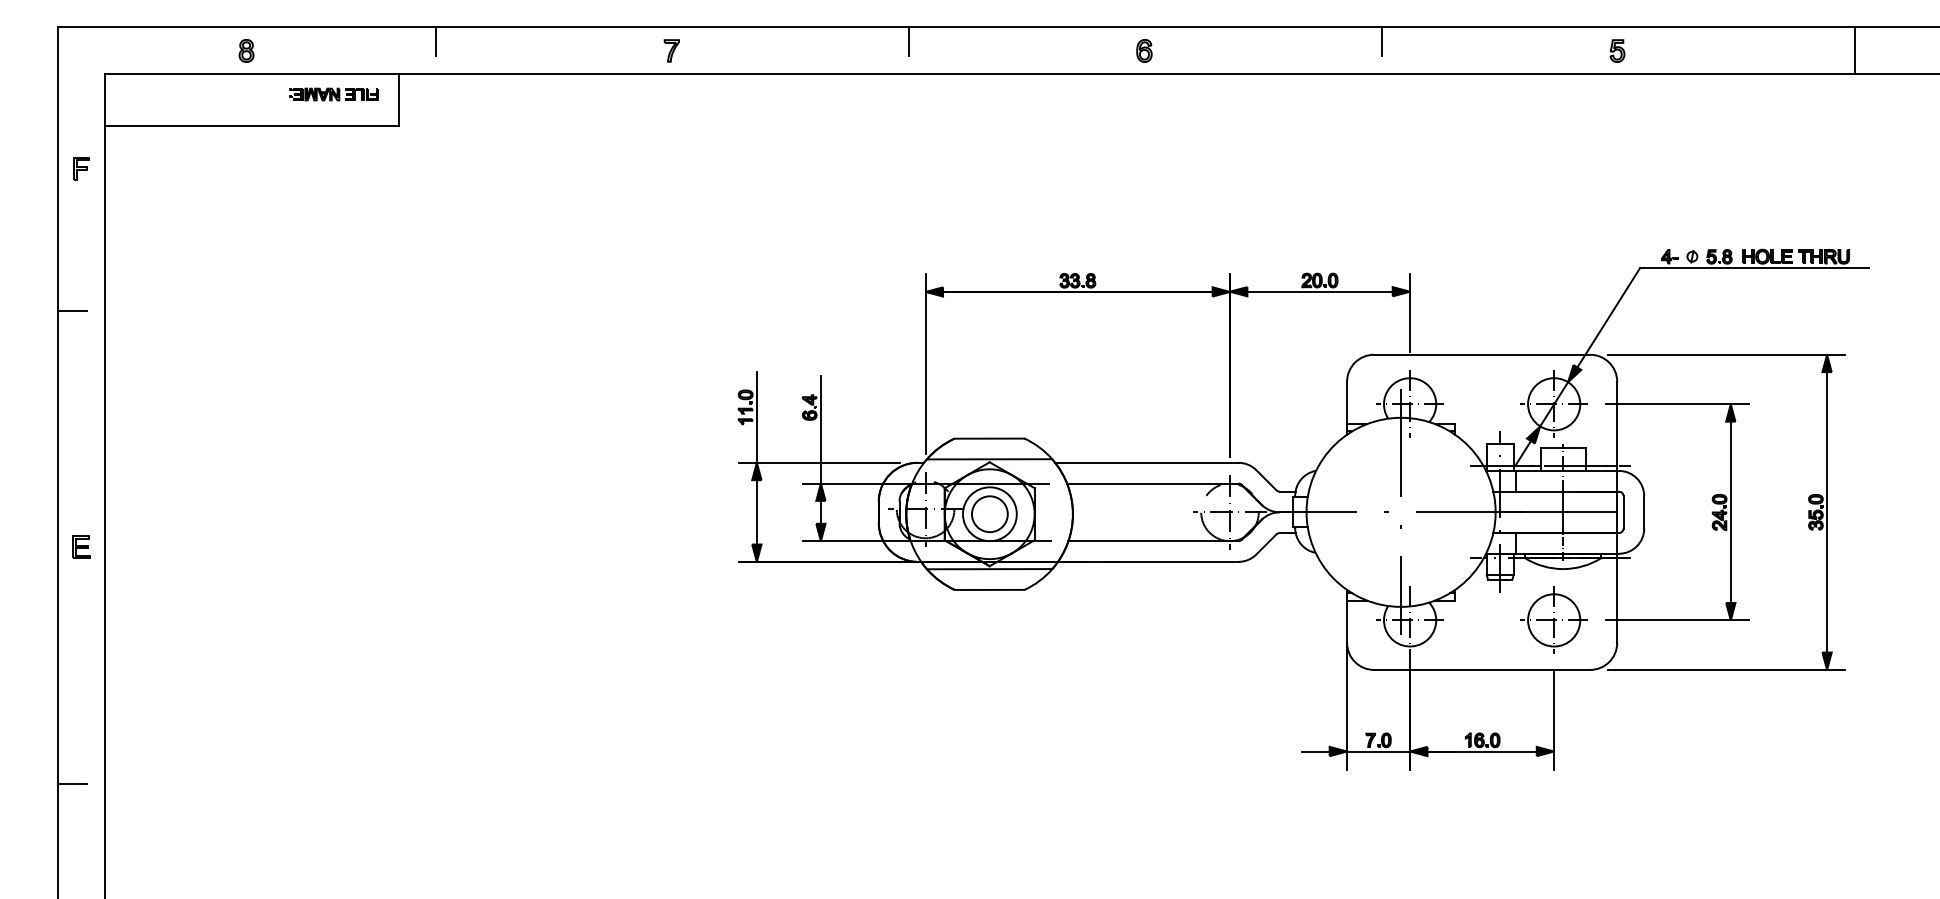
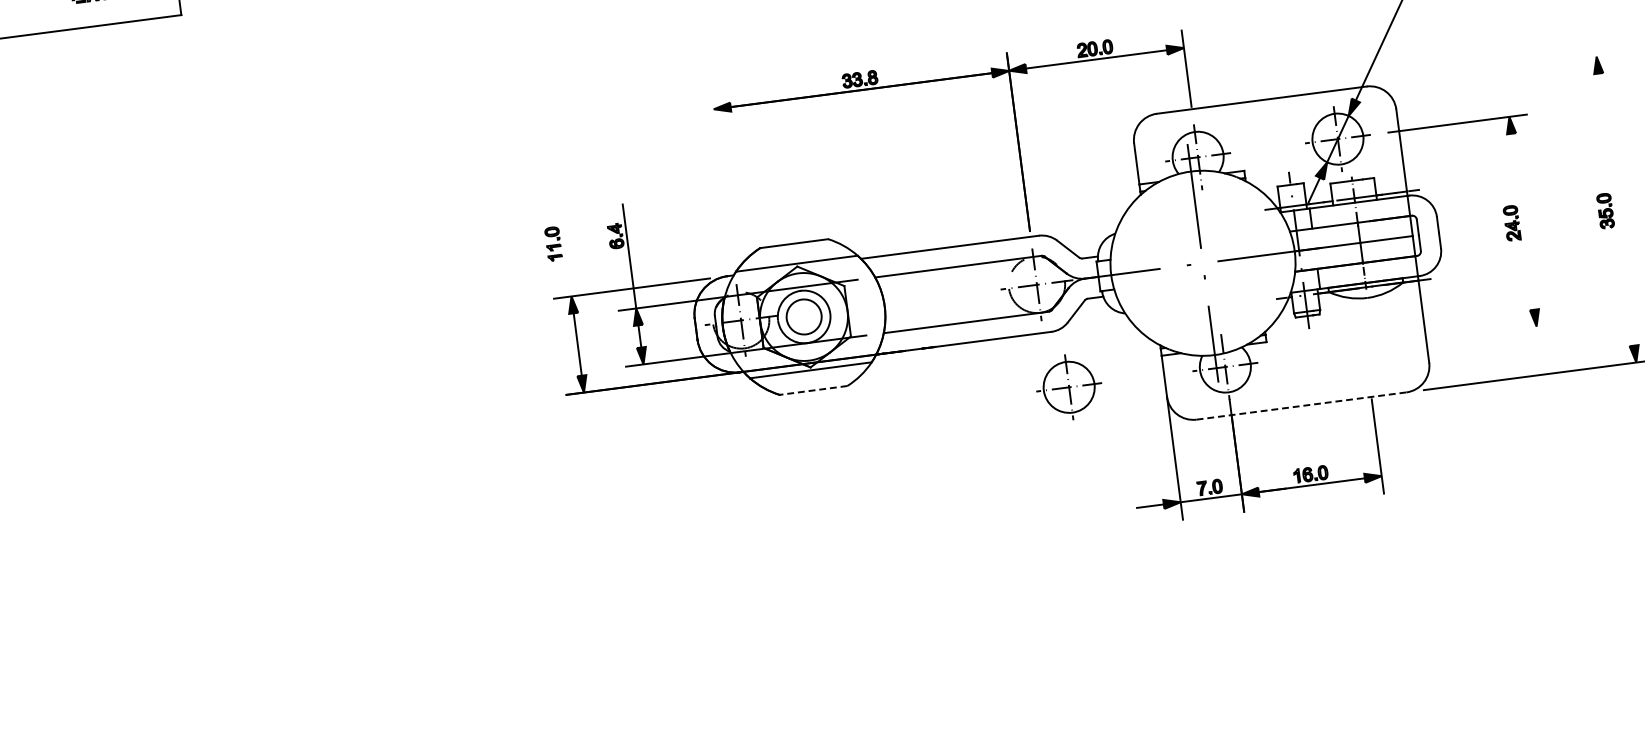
line: (1726, 354) -> (1498, 69), removed
line: (925, 363) -> (722, 178), removed
line: (756, 416) -> (565, 251), removed
line: (1730, 512) -> (1522, 221), removed
line: (1827, 512) -> (1616, 209), removed
line: (989, 589) -> (813, 390), solid -> dashed
part: (1553, 619) -> (1068, 386), moved
line: (1677, 620) -> (1484, 333), removed
line: (1482, 669) -> (1301, 405), solid -> dashed

